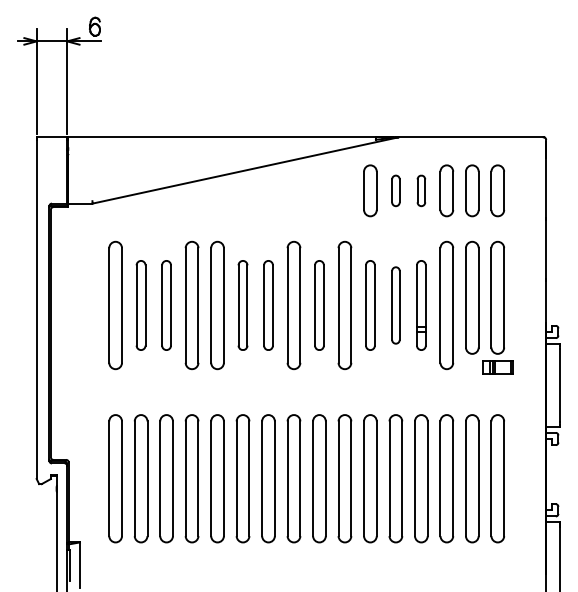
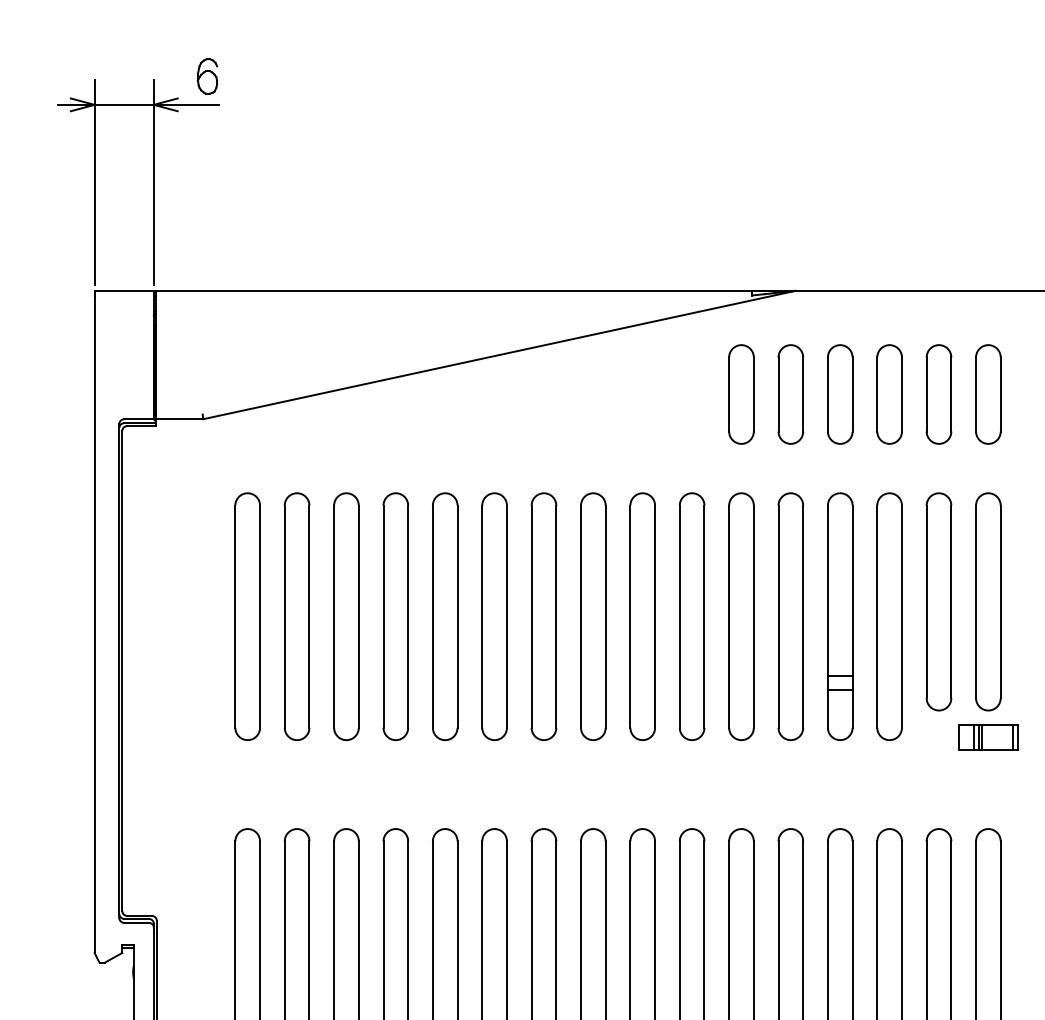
part: (395, 190) -> (790, 393), size x1.67
part: (421, 190) -> (840, 393), size x1.67
part: (140, 305) -> (295, 616), size x1.43
part: (166, 305) -> (346, 616), size x1.43
part: (242, 305) -> (493, 616), size x1.43
part: (268, 305) -> (543, 616), size x1.43
part: (319, 305) -> (642, 616), size x1.43
part: (370, 305) -> (741, 616), size x1.43
part: (395, 305) -> (790, 616), size x1.67
part: (421, 305) -> (840, 616), size x1.43

